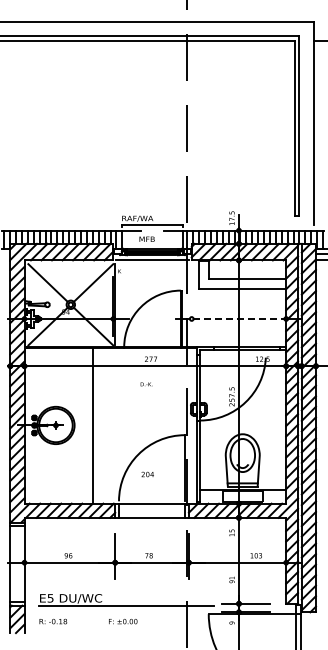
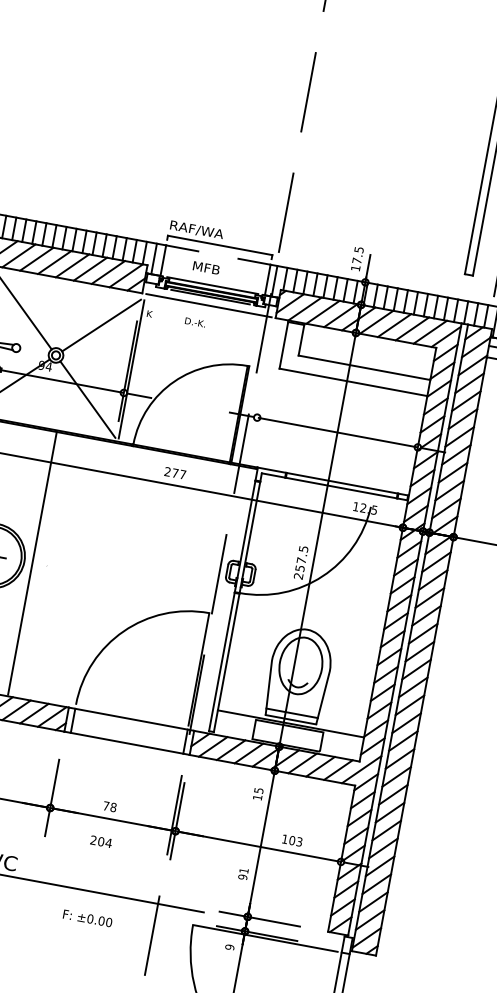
line: (239, 318) -> (338, 431), dashed -> solid
text: (146, 384) -> (195, 322), moved
line: (93, 425) -> (32, 563), moved
text: (147, 474) -> (100, 841), moved
text: (123, 621) -> (88, 918), moved

